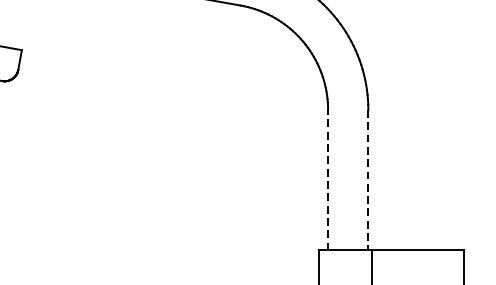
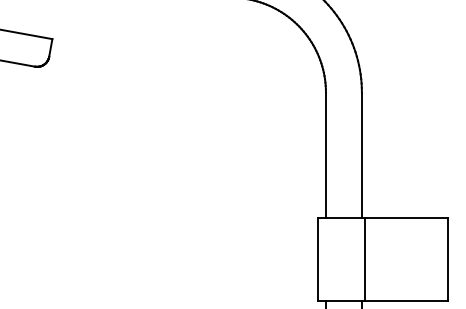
line: (327, 180) -> (325, 155), dashed -> solid
line: (367, 180) -> (361, 155), dashed -> solid

